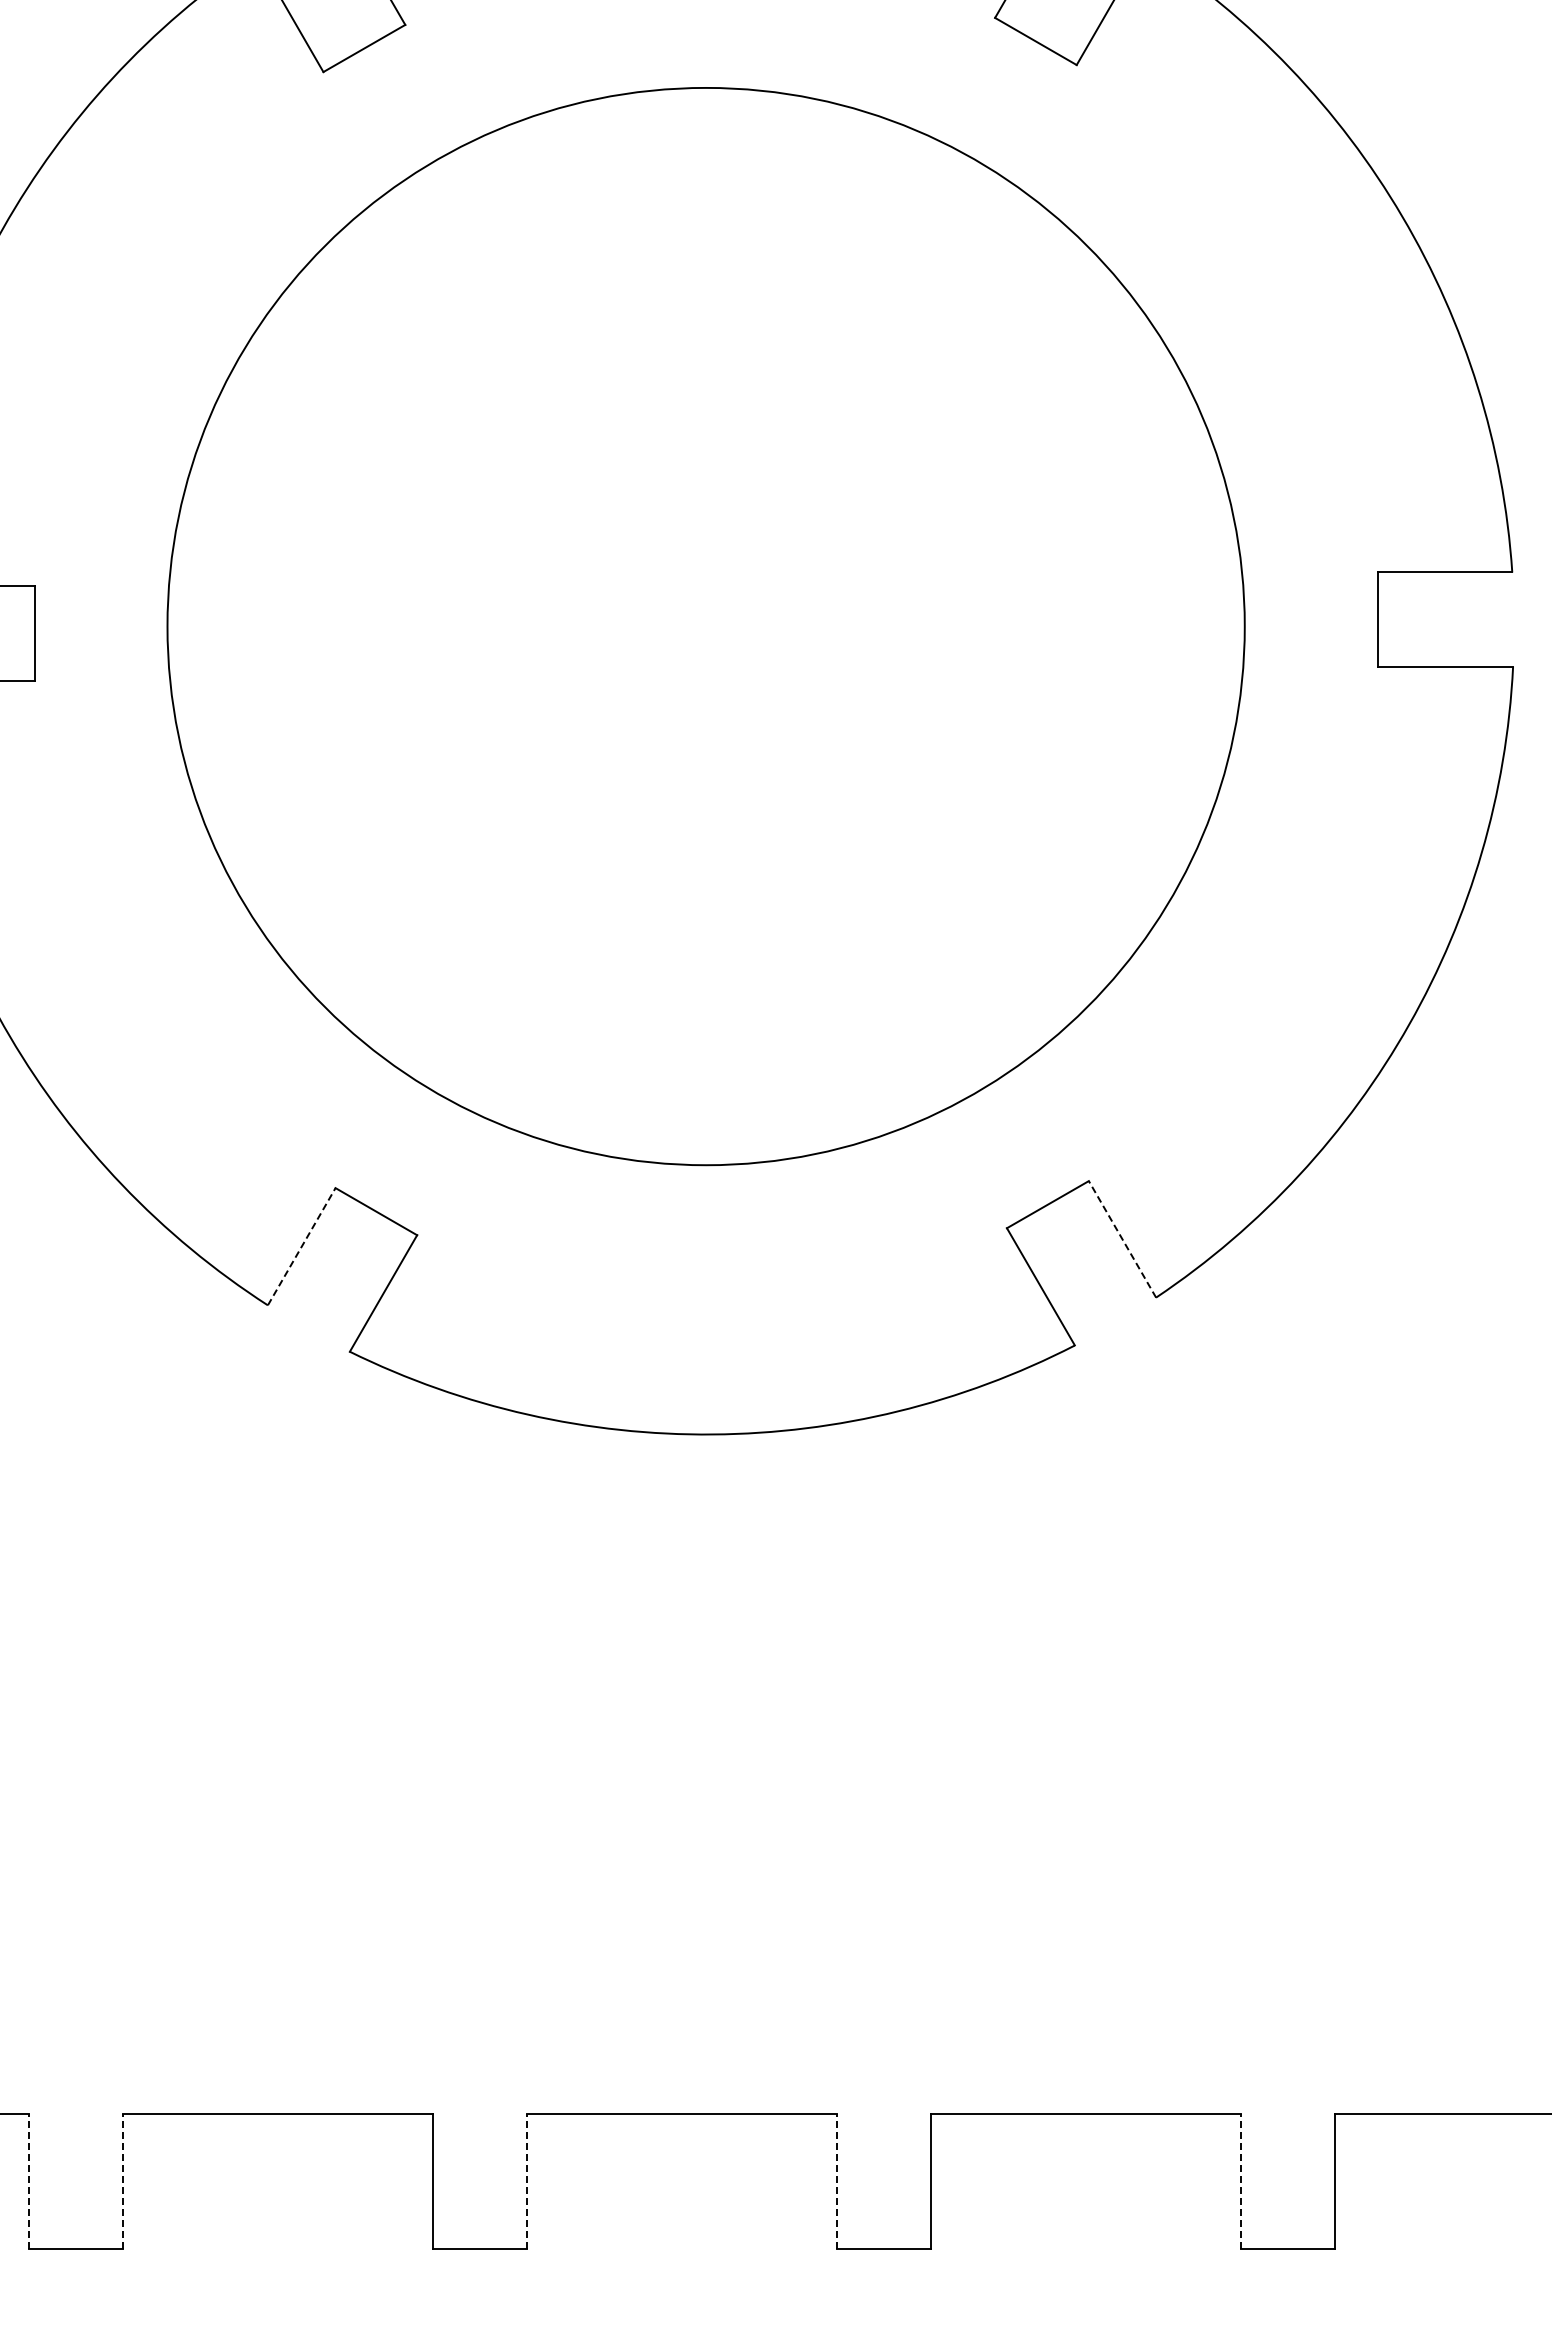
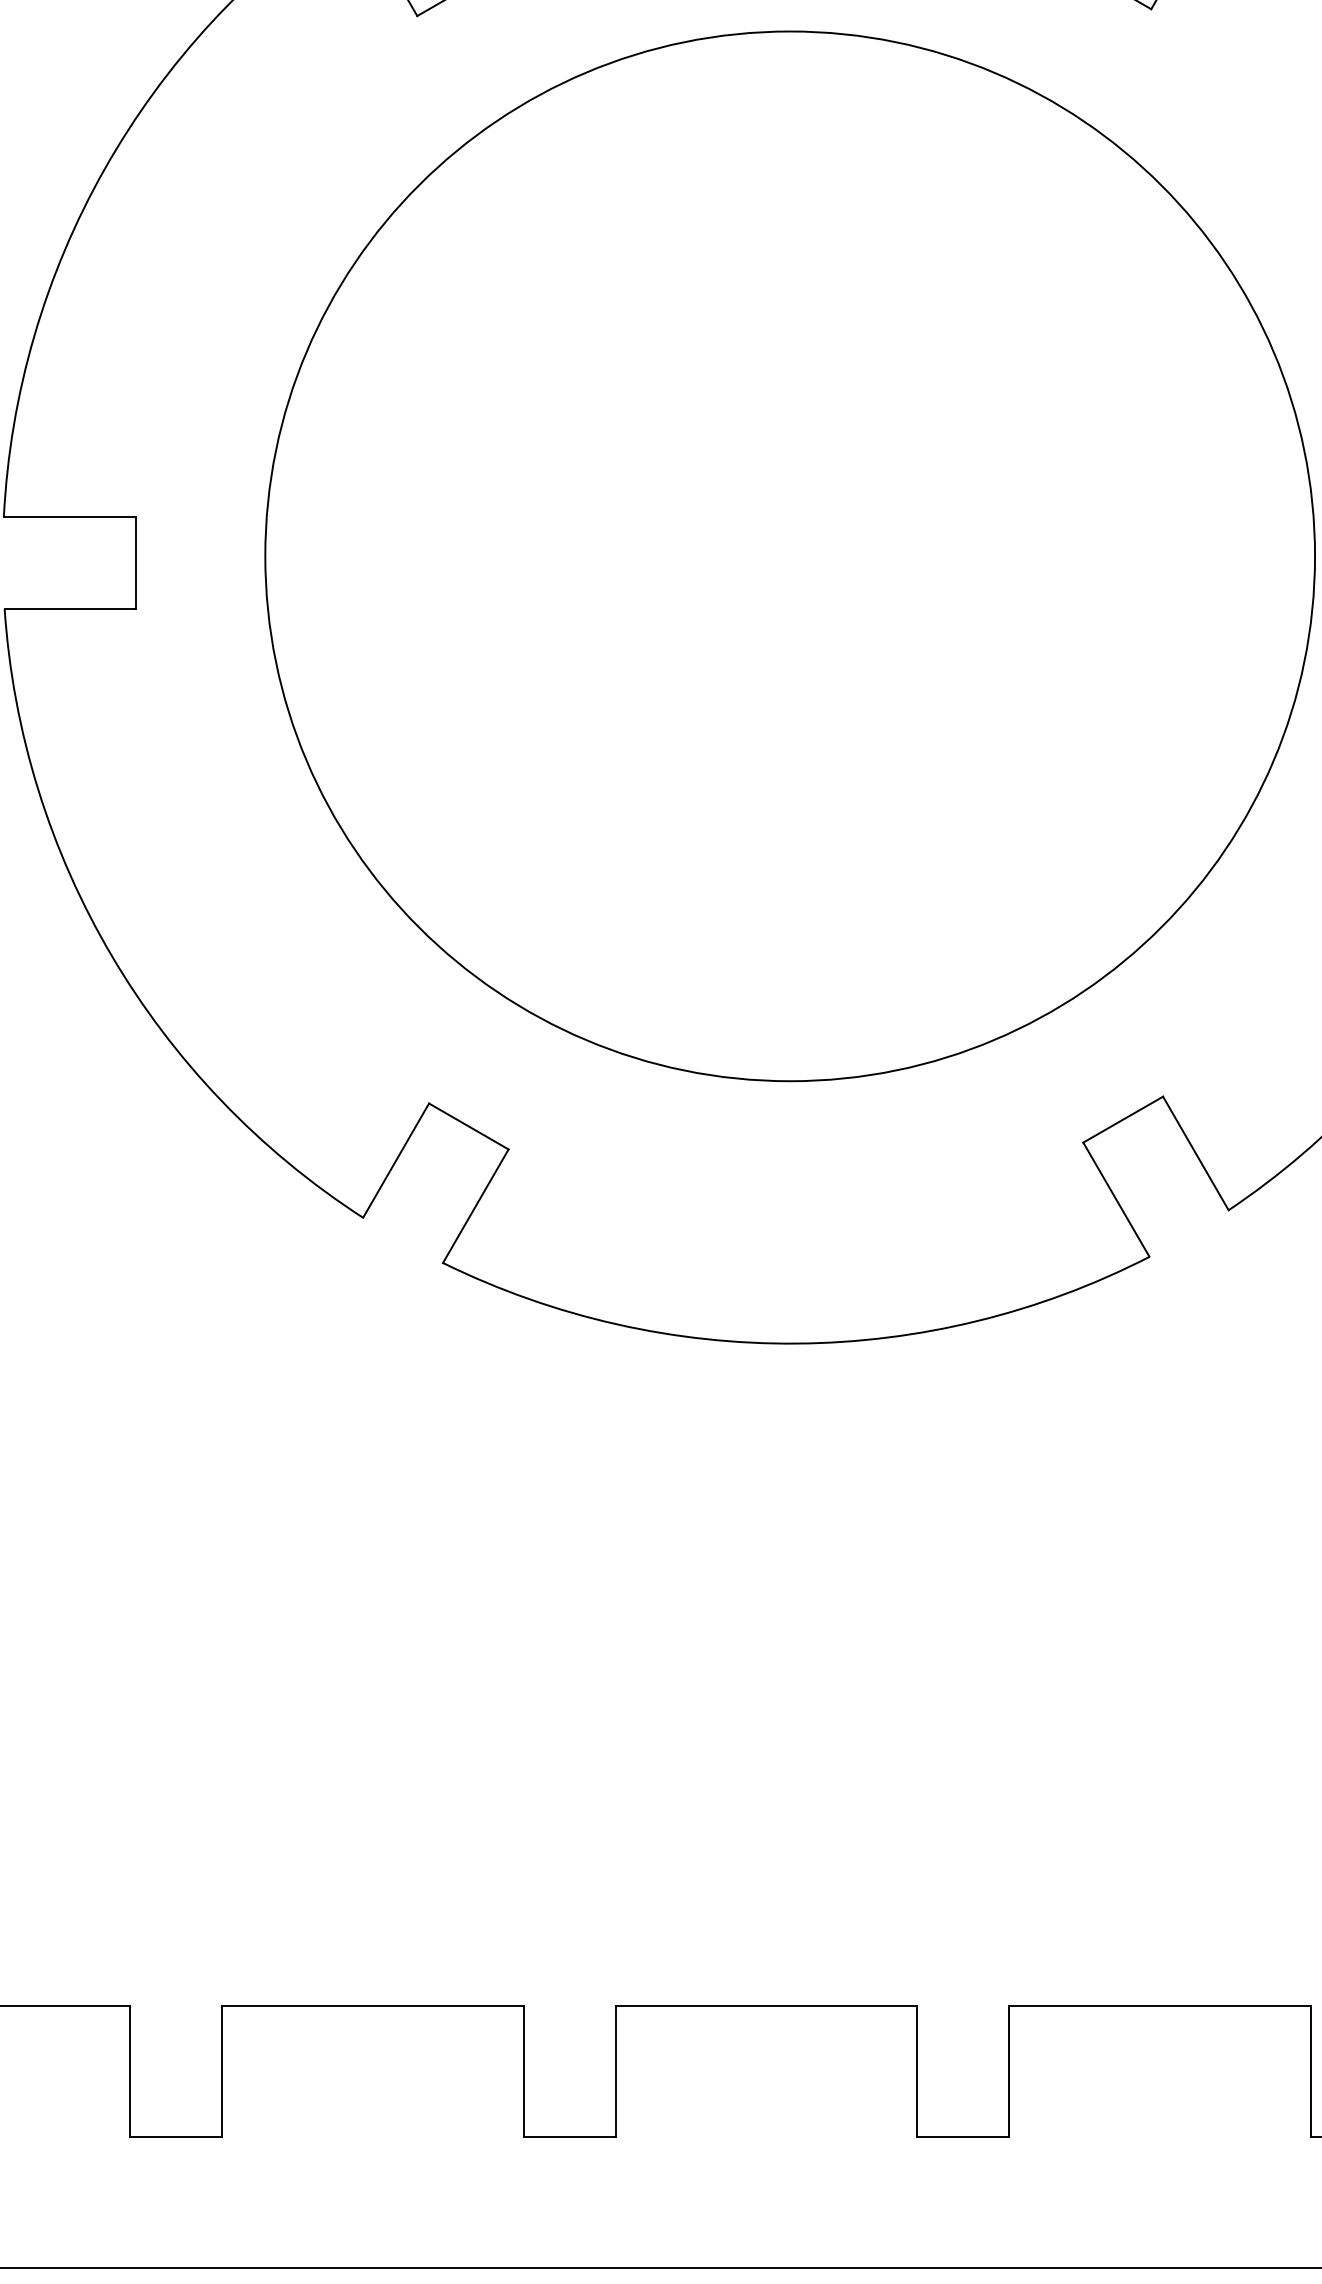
line: (1122, 1238) -> (1195, 1152), dashed -> solid
line: (301, 1246) -> (395, 1160), dashed -> solid
line: (28, 2181) -> (129, 2071), dashed -> solid
line: (123, 2181) -> (222, 2071), dashed -> solid
line: (527, 2181) -> (616, 2071), dashed -> solid
line: (836, 2181) -> (917, 2071), dashed -> solid
line: (1240, 2181) -> (1310, 2071), dashed -> solid

